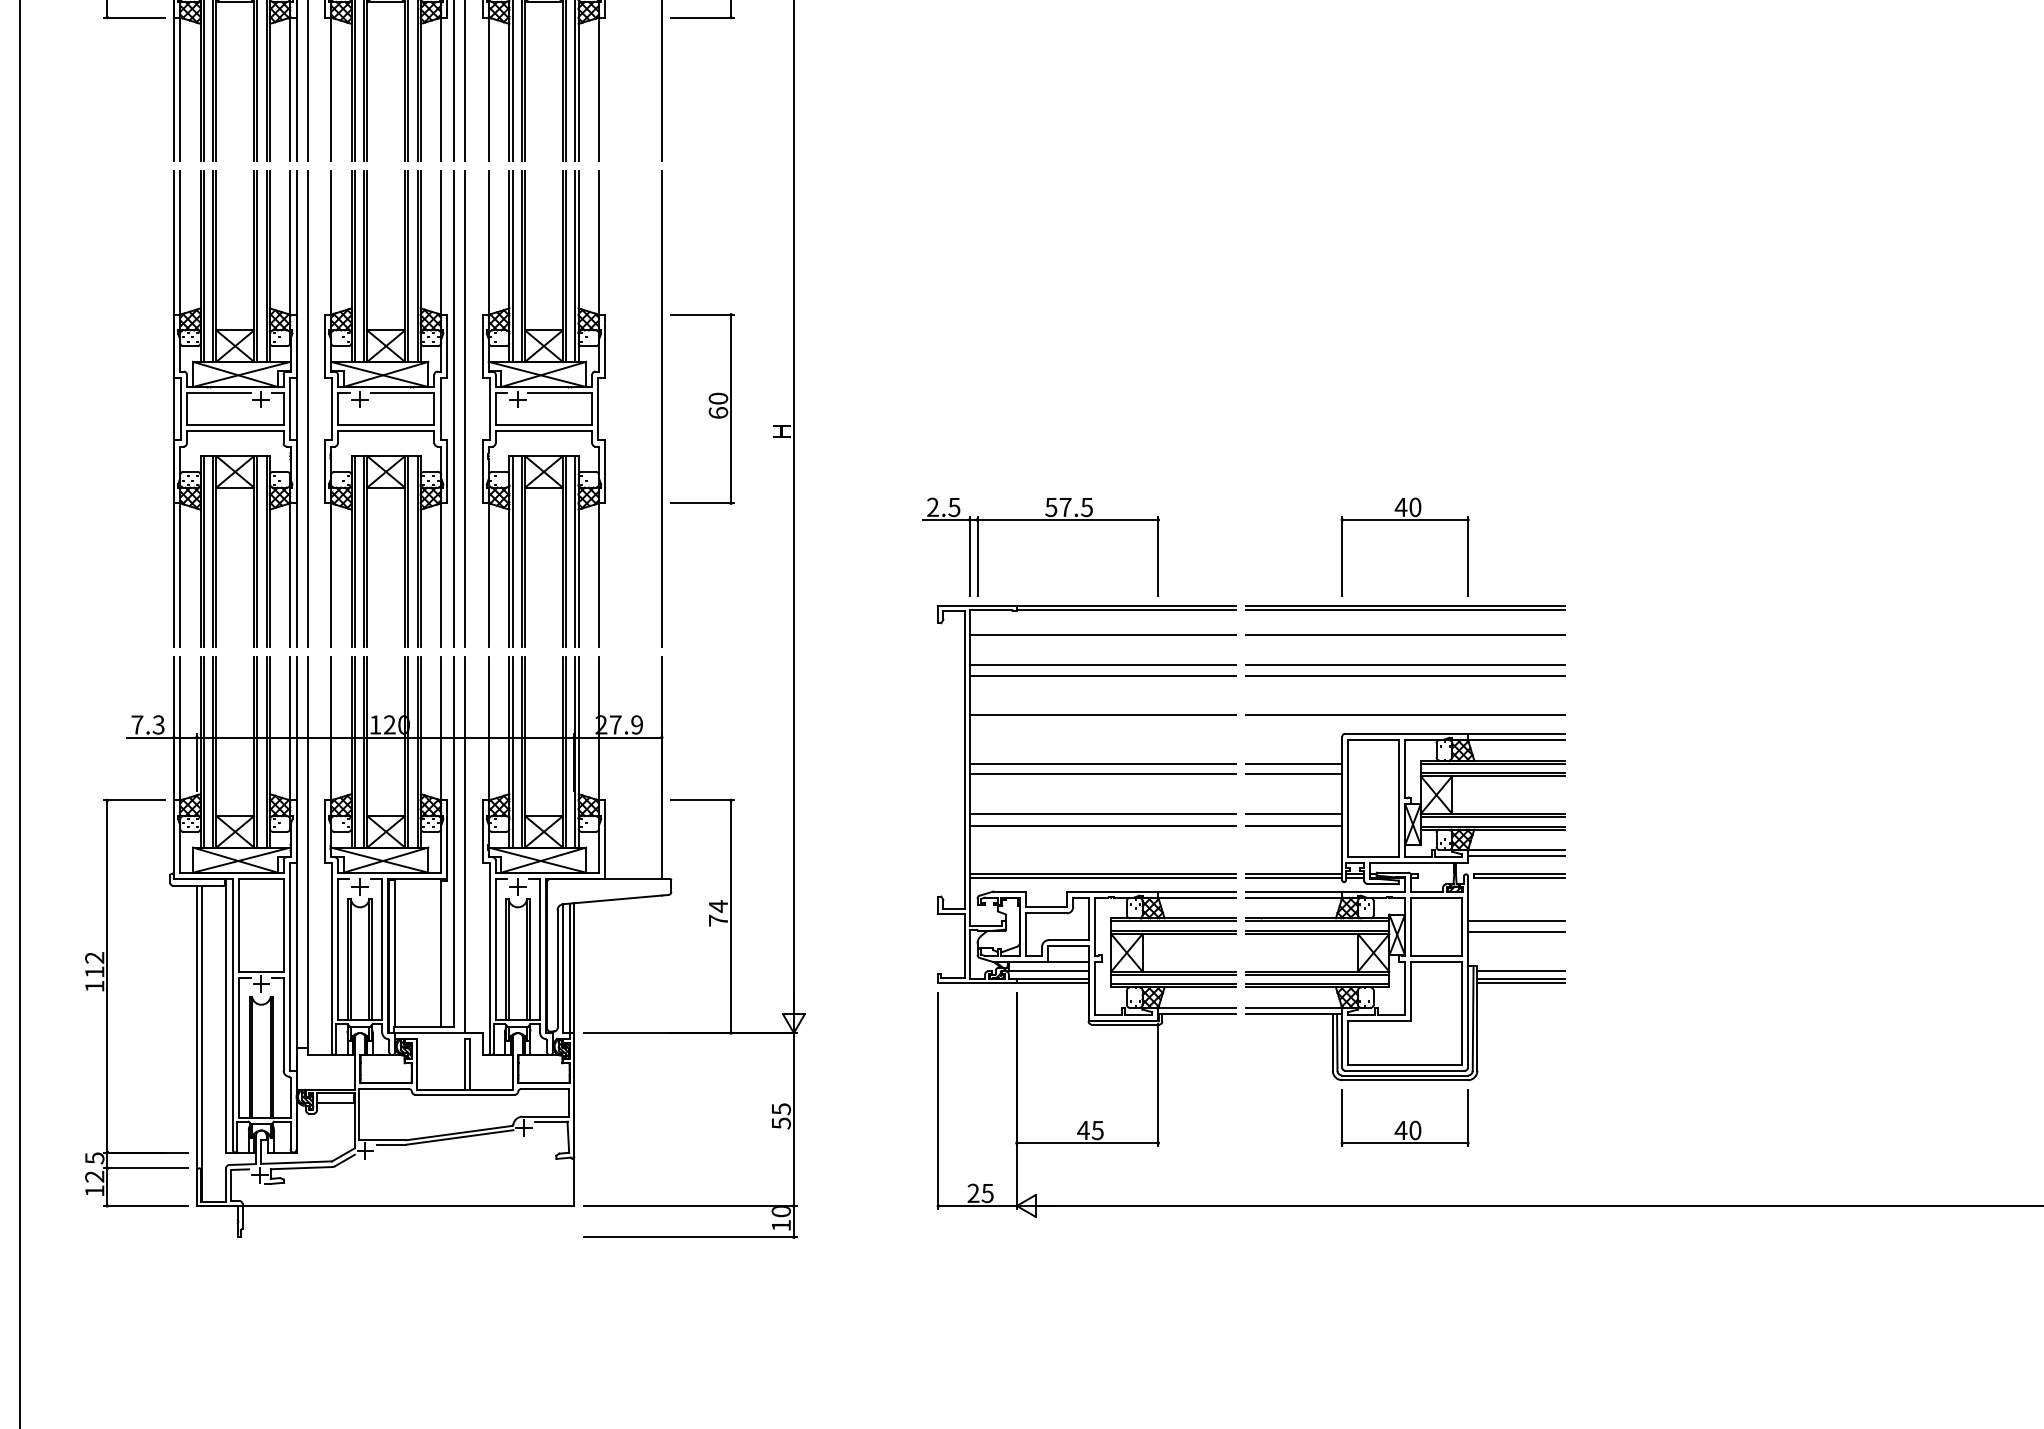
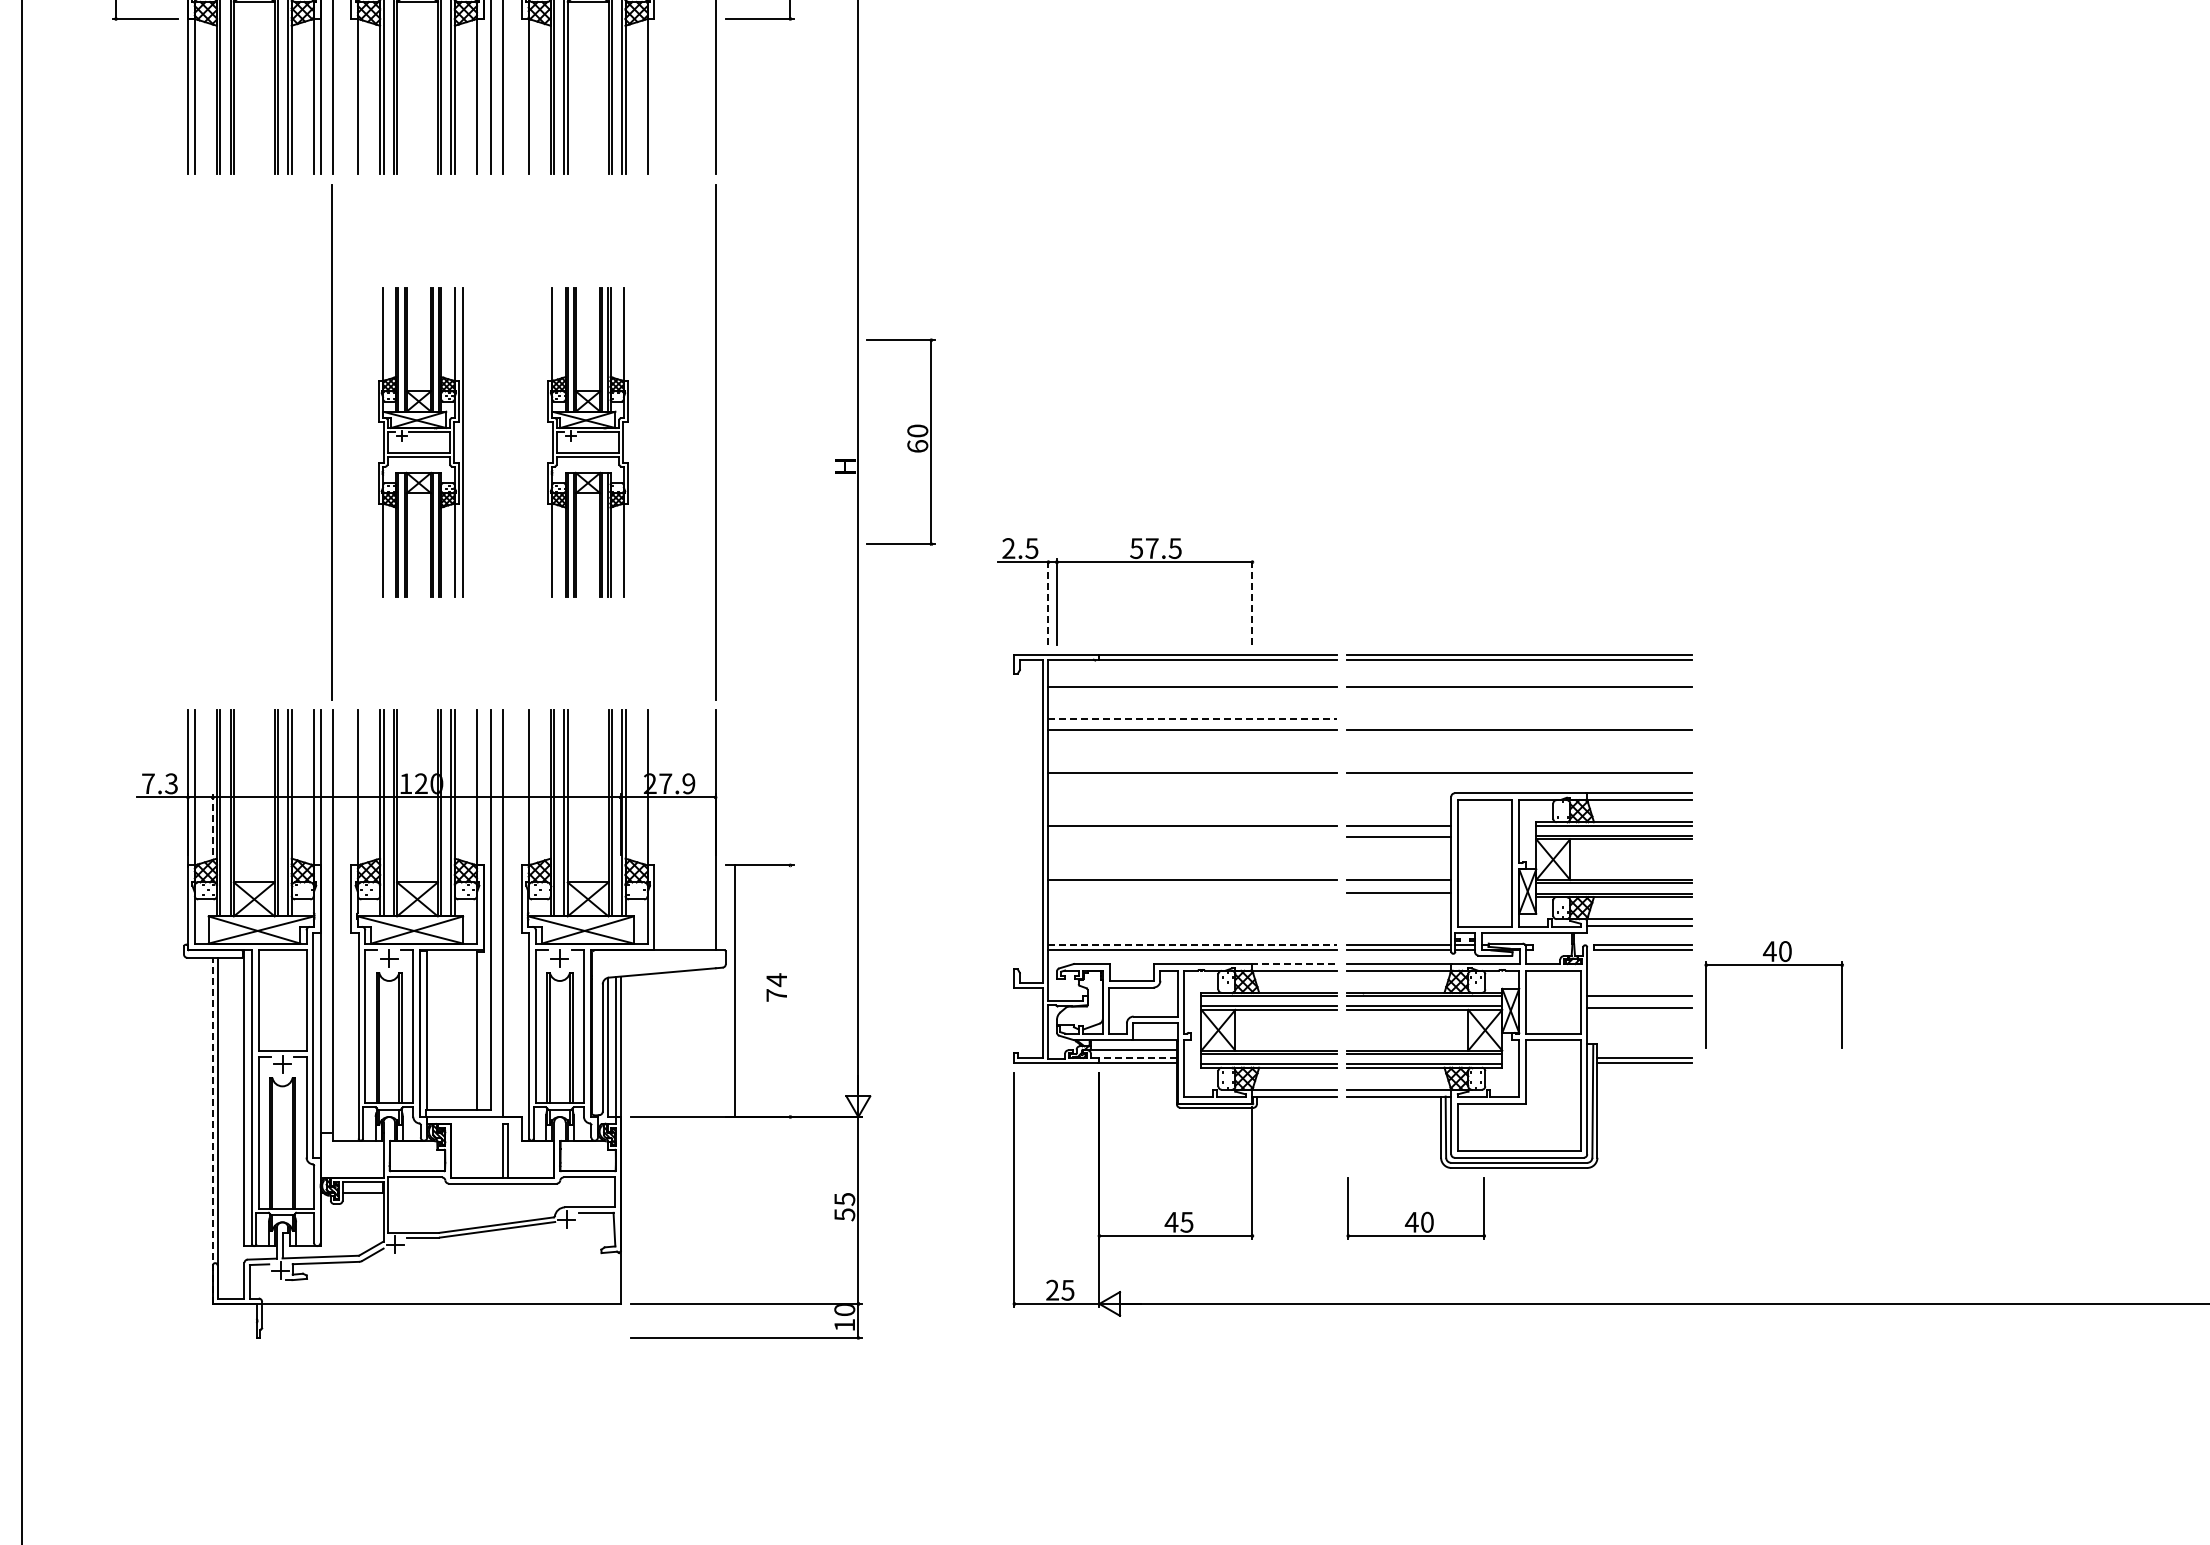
part: (235, 409) -> (254, 442), removed
part: (388, 409) -> (420, 442), size x0.6
line: (464, 409) -> (502, 442), removed
part: (543, 409) -> (587, 442), size x0.6
part: (708, 409) -> (907, 442), moved
part: (1404, 520) -> (1773, 965), moved
line: (969, 556) -> (1048, 601), solid -> dashed
line: (1158, 556) -> (1252, 601), solid -> dashed
line: (1103, 664) -> (1193, 718), solid -> dashed
line: (1405, 664) -> (1519, 718), removed
line: (196, 762) -> (212, 824), solid -> dashed
line: (1102, 774) -> (1192, 837), removed
line: (1102, 825) -> (1192, 892), removed
line: (1103, 873) -> (1193, 944), solid -> dashed
line: (1196, 892) -> (1293, 964), solid -> dashed
line: (731, 916) -> (735, 990), moved
line: (1520, 971) -> (1644, 1050), removed
line: (1052, 978) -> (1137, 1058), solid -> dashed
part: (107, 1003) -> (116, 1084), removed
line: (196, 1045) -> (212, 1130), solid -> dashed
part: (1404, 1117) -> (1415, 1208), moved

